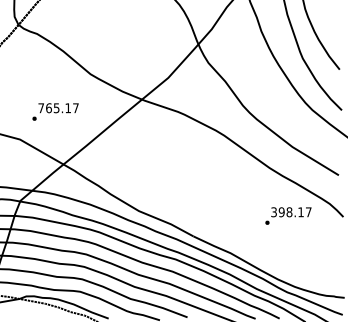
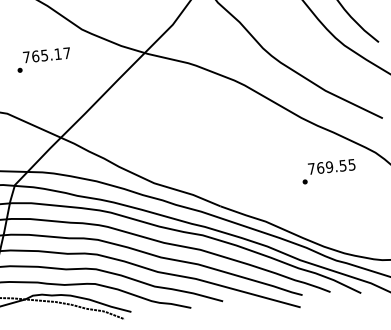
text: (55, 111) -> (43, 59), moved
text: (291, 212) -> (331, 167), 398.17 -> 769.55

